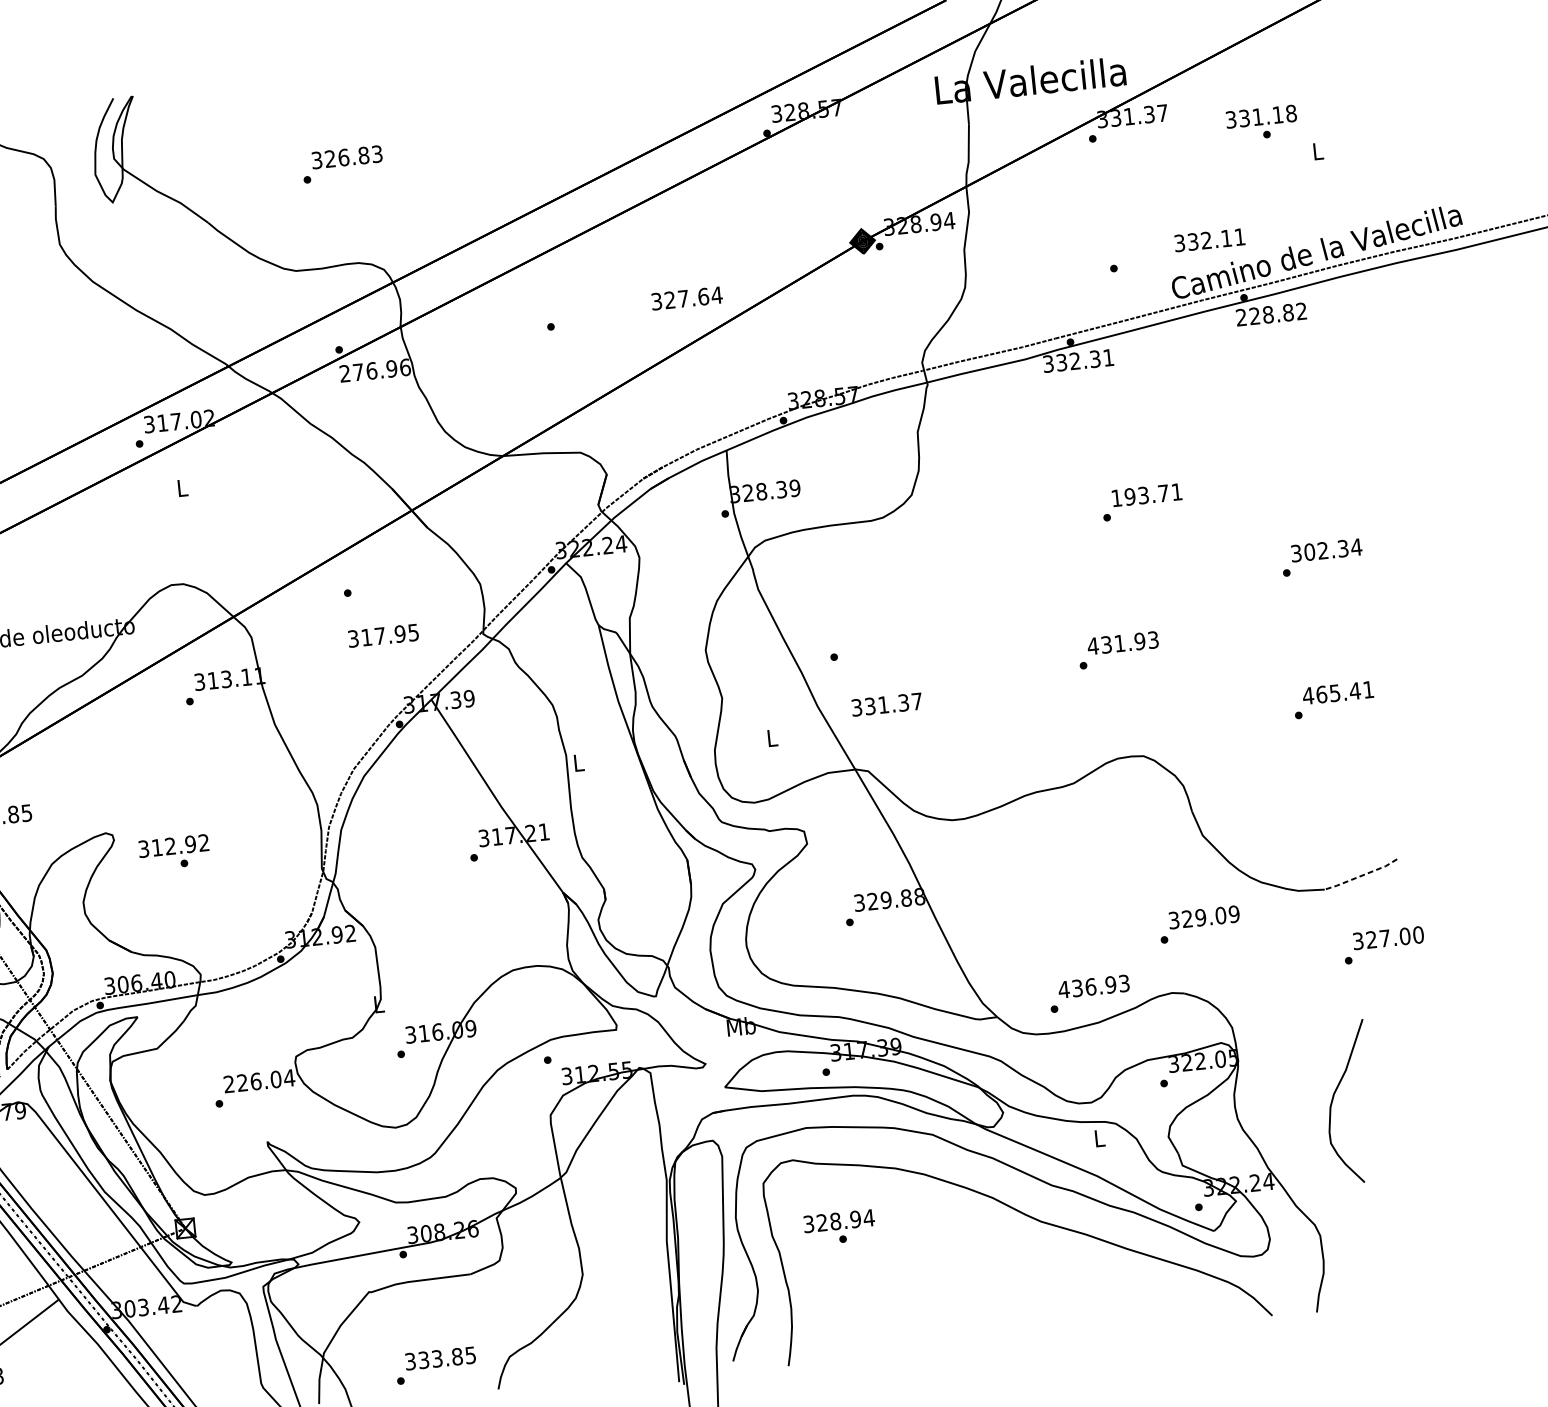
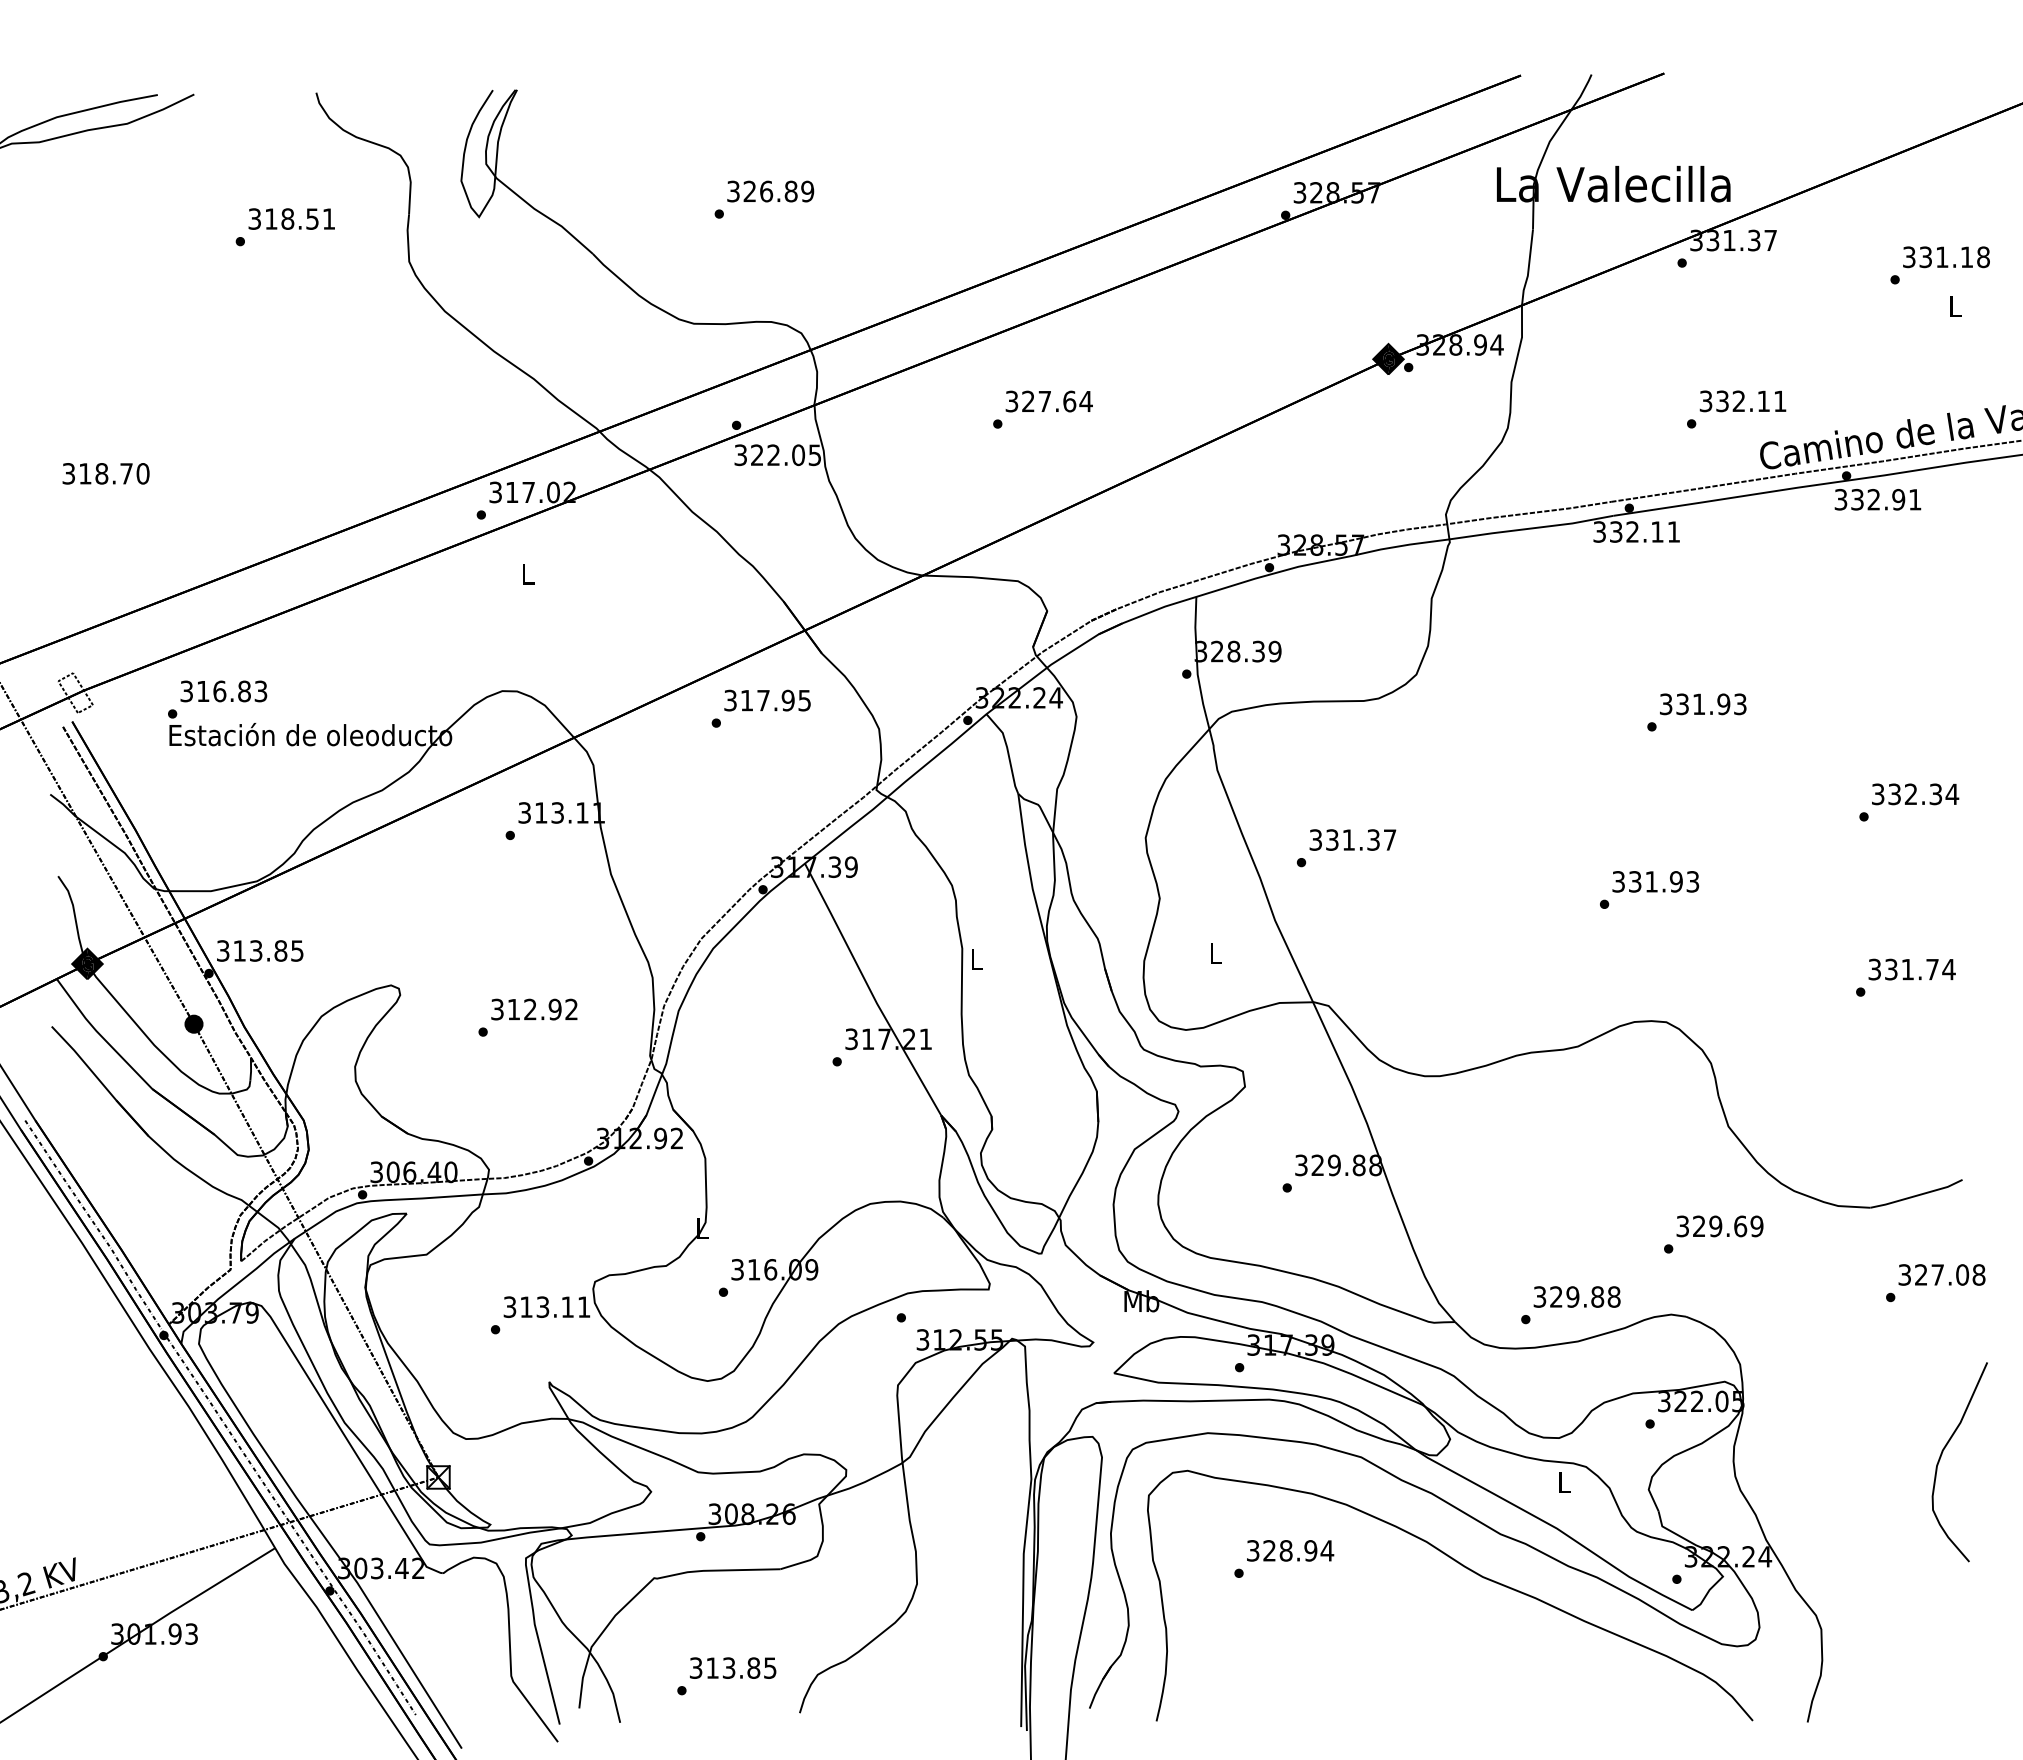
text: (1261, 116) -> (1946, 257), moved
text: (377, 154) -> (807, 191), 326.83 -> 326.89
text: (1209, 240) -> (1742, 401), moved
text: (686, 298) -> (1048, 401), moved
text: (1271, 314) -> (1877, 499), 228.82 -> 332.91
text: (1095, 358) -> (1657, 531), 332.31 -> 332.11
text: (374, 370) -> (777, 455), 276.96 -> 322.05
text: (1147, 495) -> (1703, 704), 193.71 -> 331.93
text: (1309, 552) -> (1894, 794), 302.34 -> 332.34
text: (383, 635) -> (767, 700), moved
text: (1092, 646) -> (1618, 881), 431.93 -> 331.93
text: (1338, 692) -> (1911, 969), 465.41 -> 331.74
text: (886, 704) -> (1352, 839), moved
text: (173, 845) -> (534, 1009), moved
line: (1361, 875) -> (1917, 1195), dashed -> solid
text: (1220, 914) -> (1740, 1225), 329.09 -> 329.69
text: (1418, 934) -> (1978, 1274), 327.00 -> 327.08
text: (1093, 986) -> (1576, 1296), 436.93 -> 329.88
text: (258, 1080) -> (546, 1306), 226.04 -> 313.11
curve: (1333, 1100) -> (1941, 1457), moved
text: (839, 1220) -> (1290, 1550), moved
text: (423, 1359) -> (712, 1667), 333.85 -> 313.85

